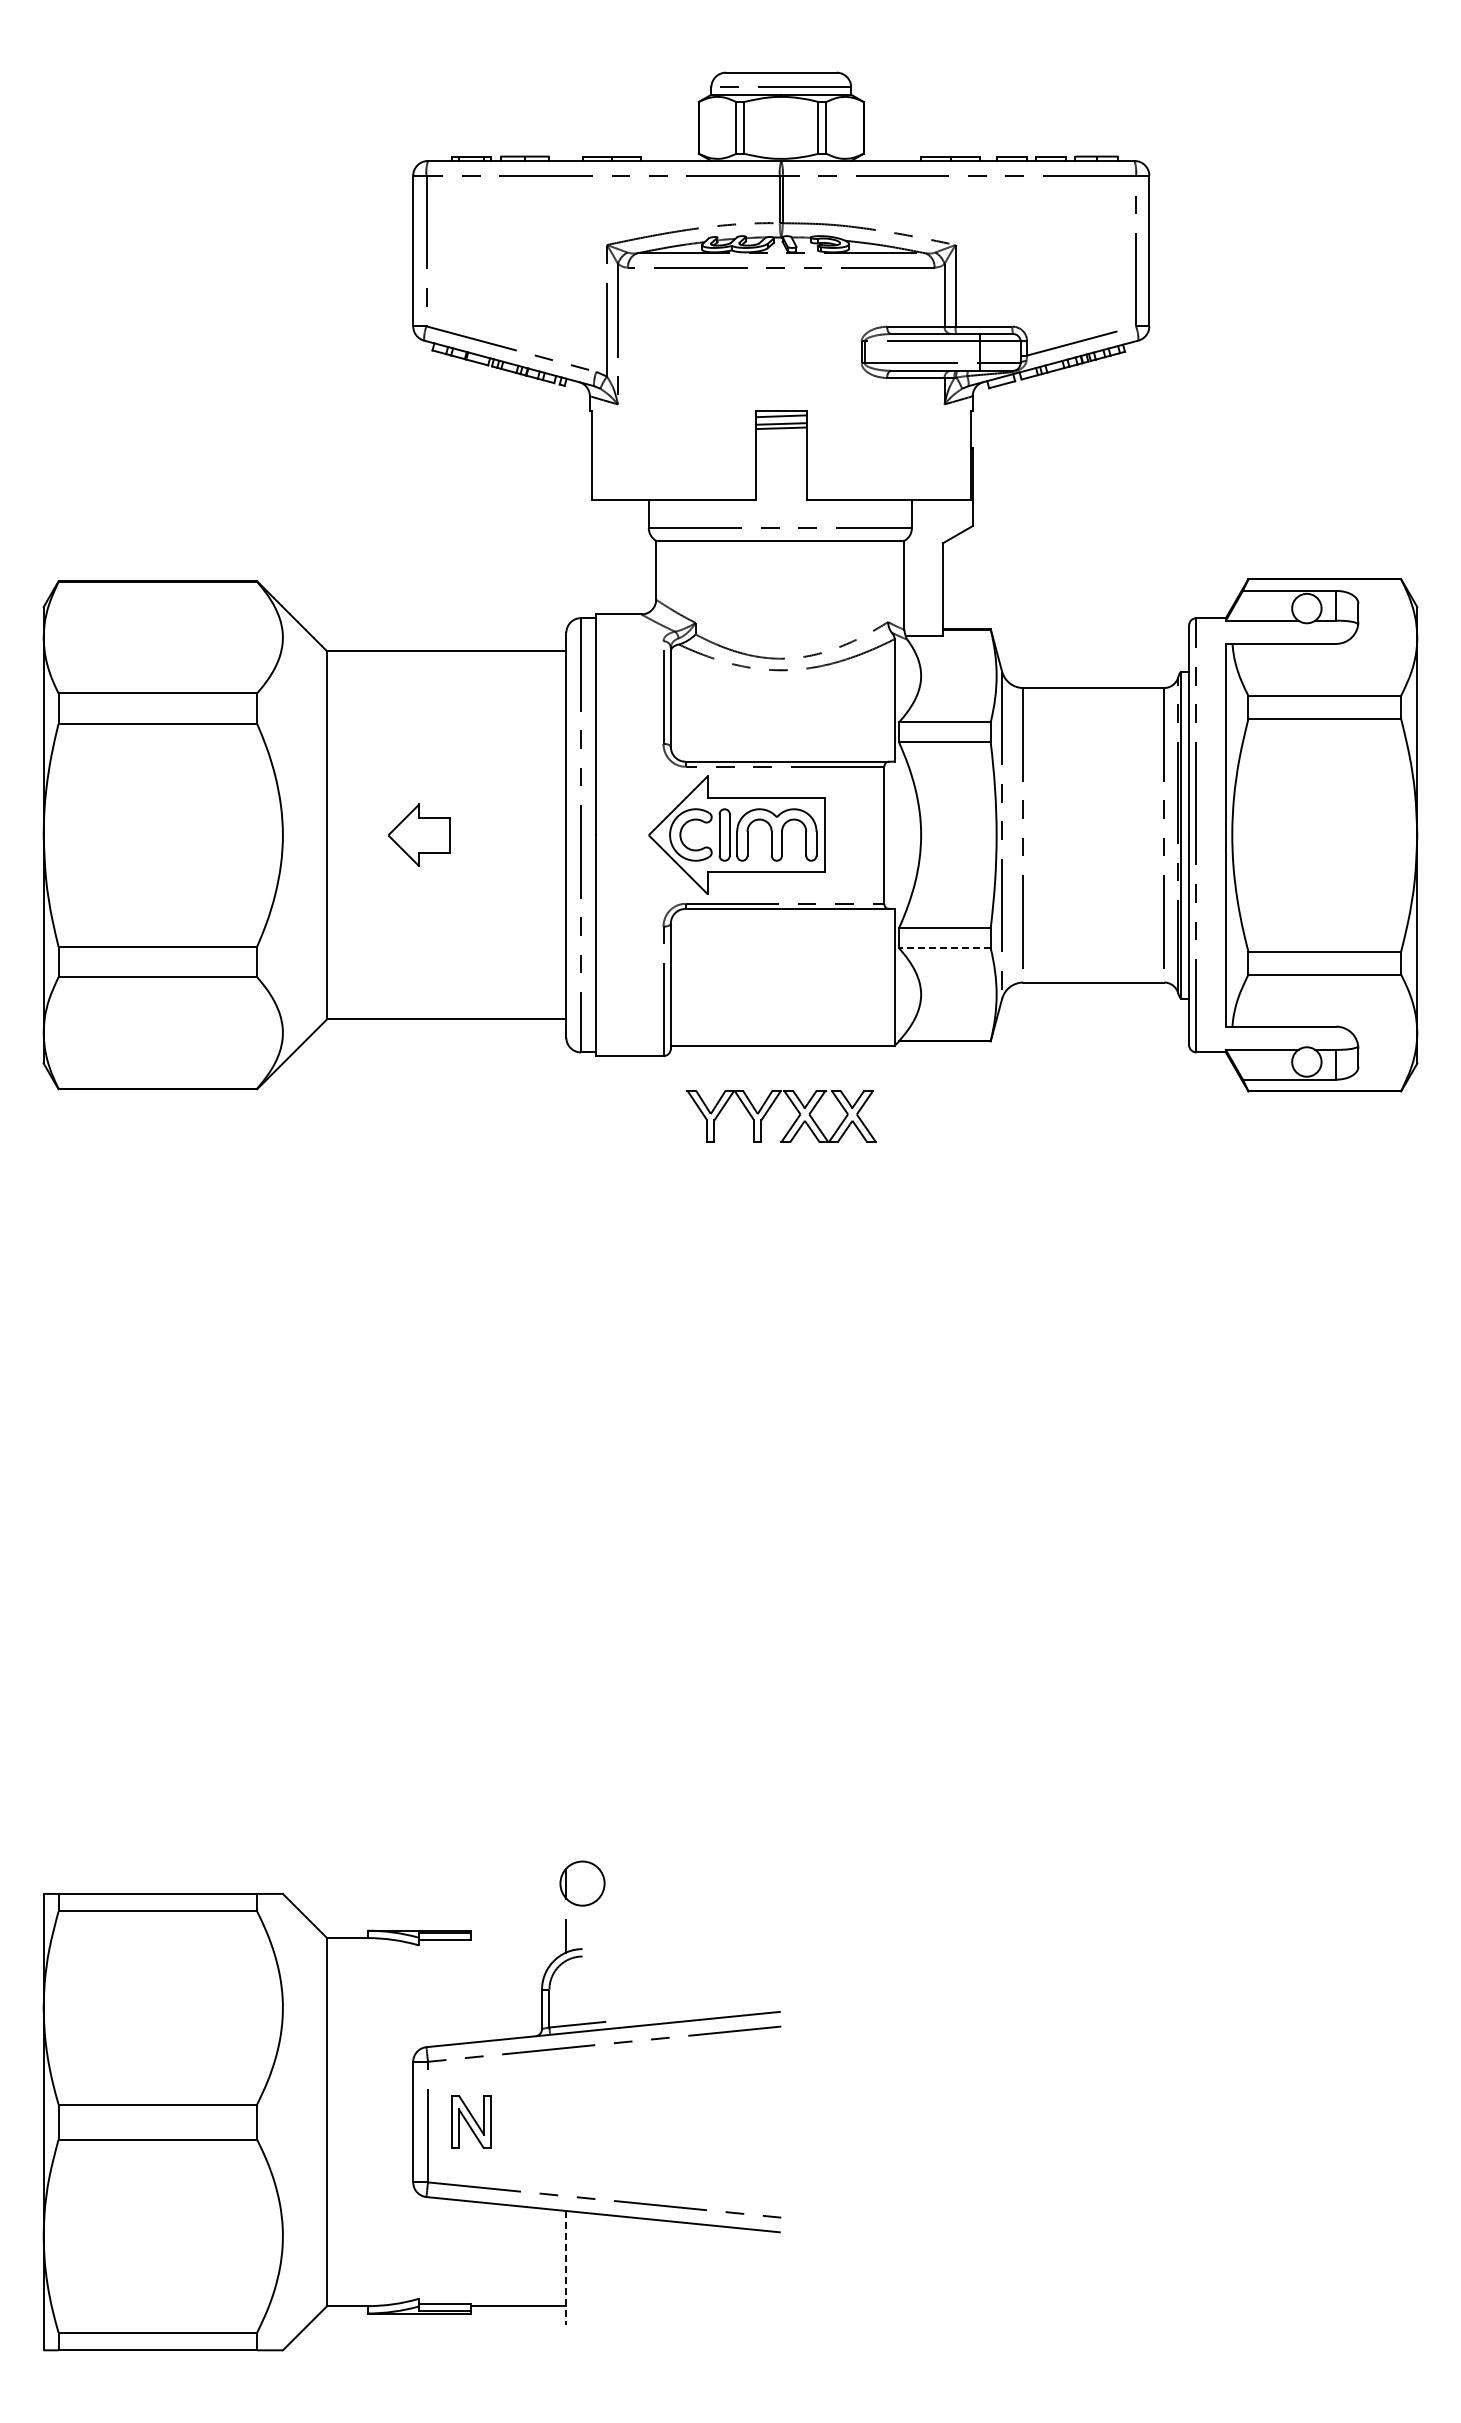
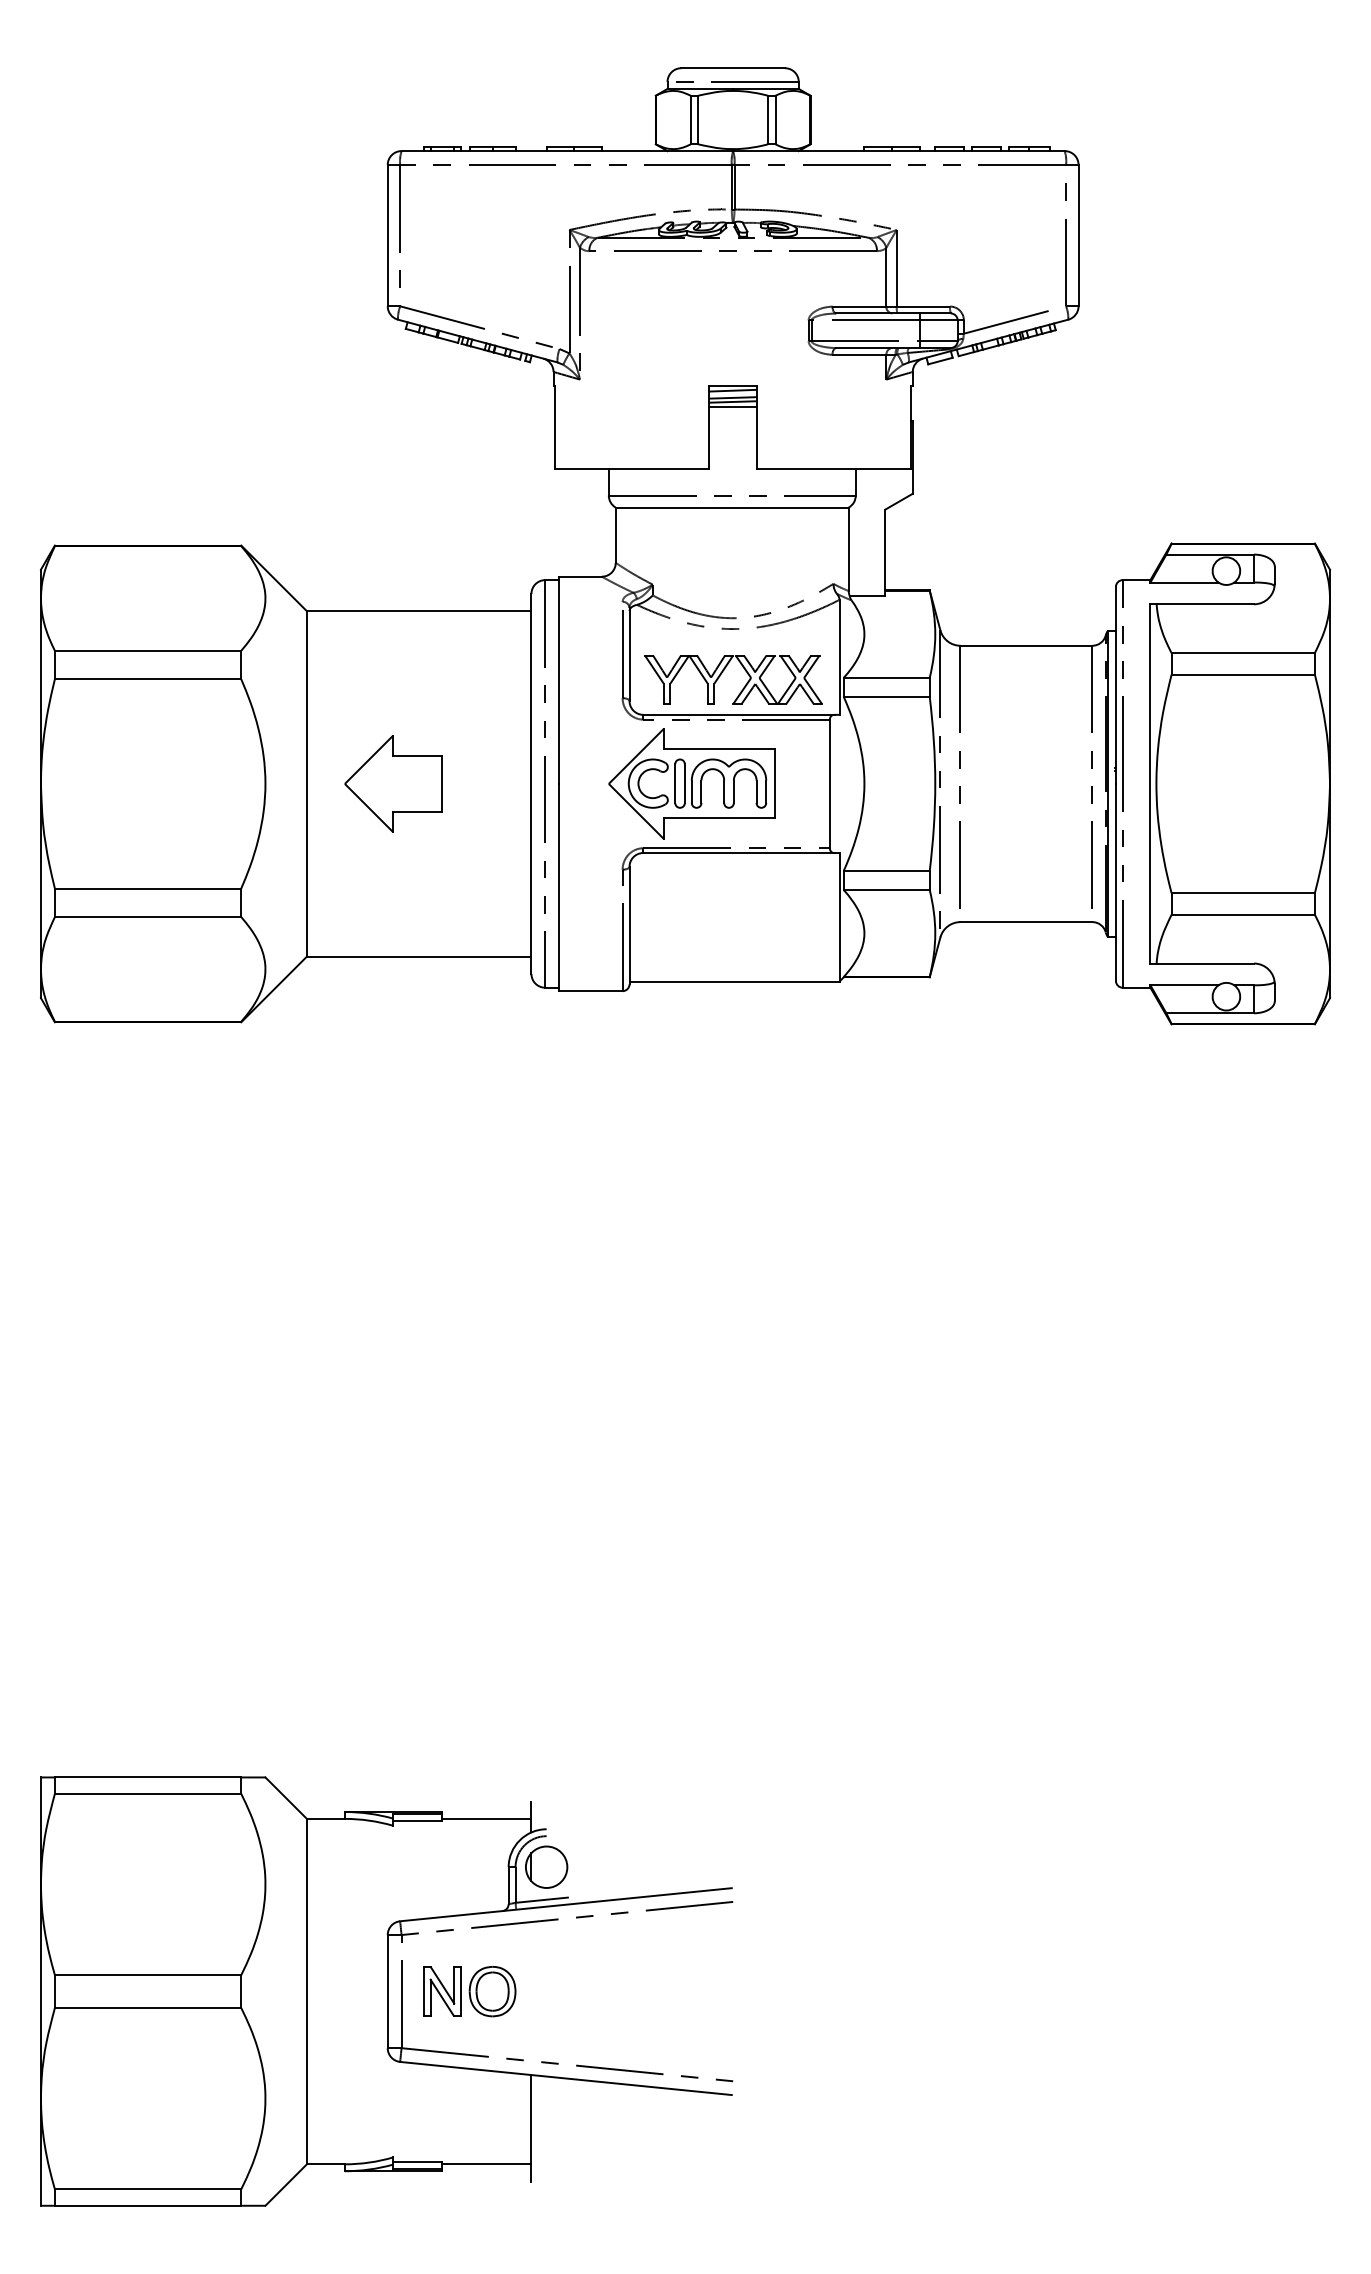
line: (781, 433) -> (733, 406), added
part: (419, 835) -> (393, 784), size x1.67
line: (944, 948) -> (886, 890), dashed -> solid
part: (769, 1110) -> (722, 674), moved
part: (582, 1883) -> (546, 1867), moved
line: (518, 1938) -> (486, 1819), added
part: (524, 2121) -> (492, 1991), added
line: (566, 2267) -> (531, 2128), dashed -> solid

